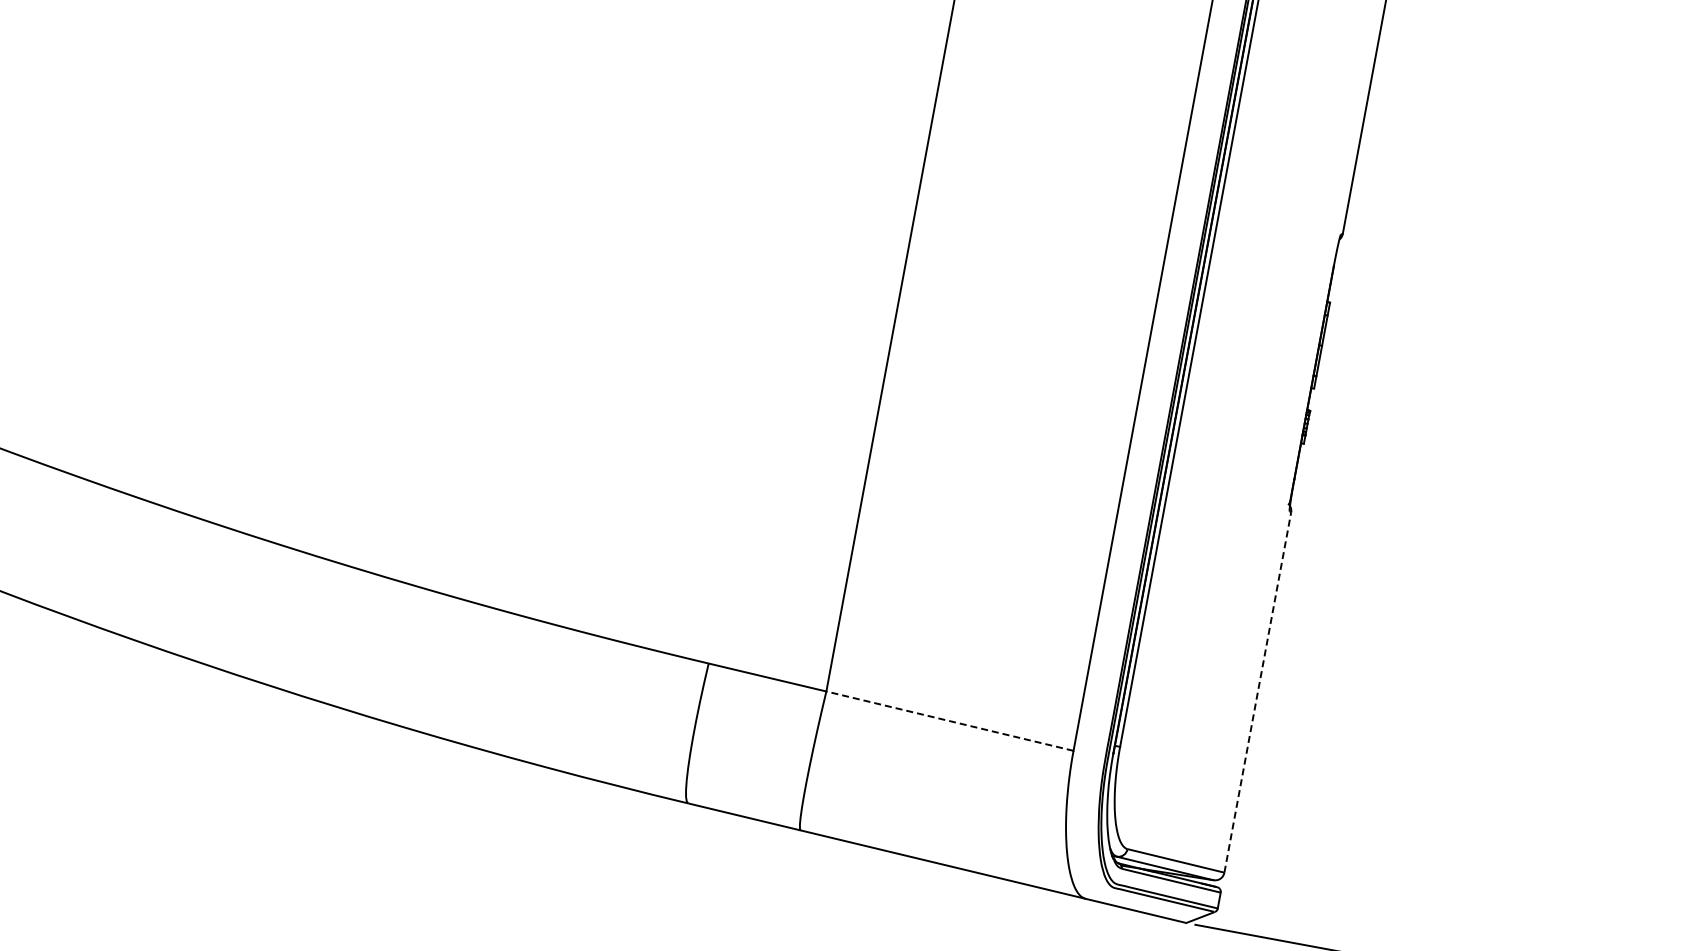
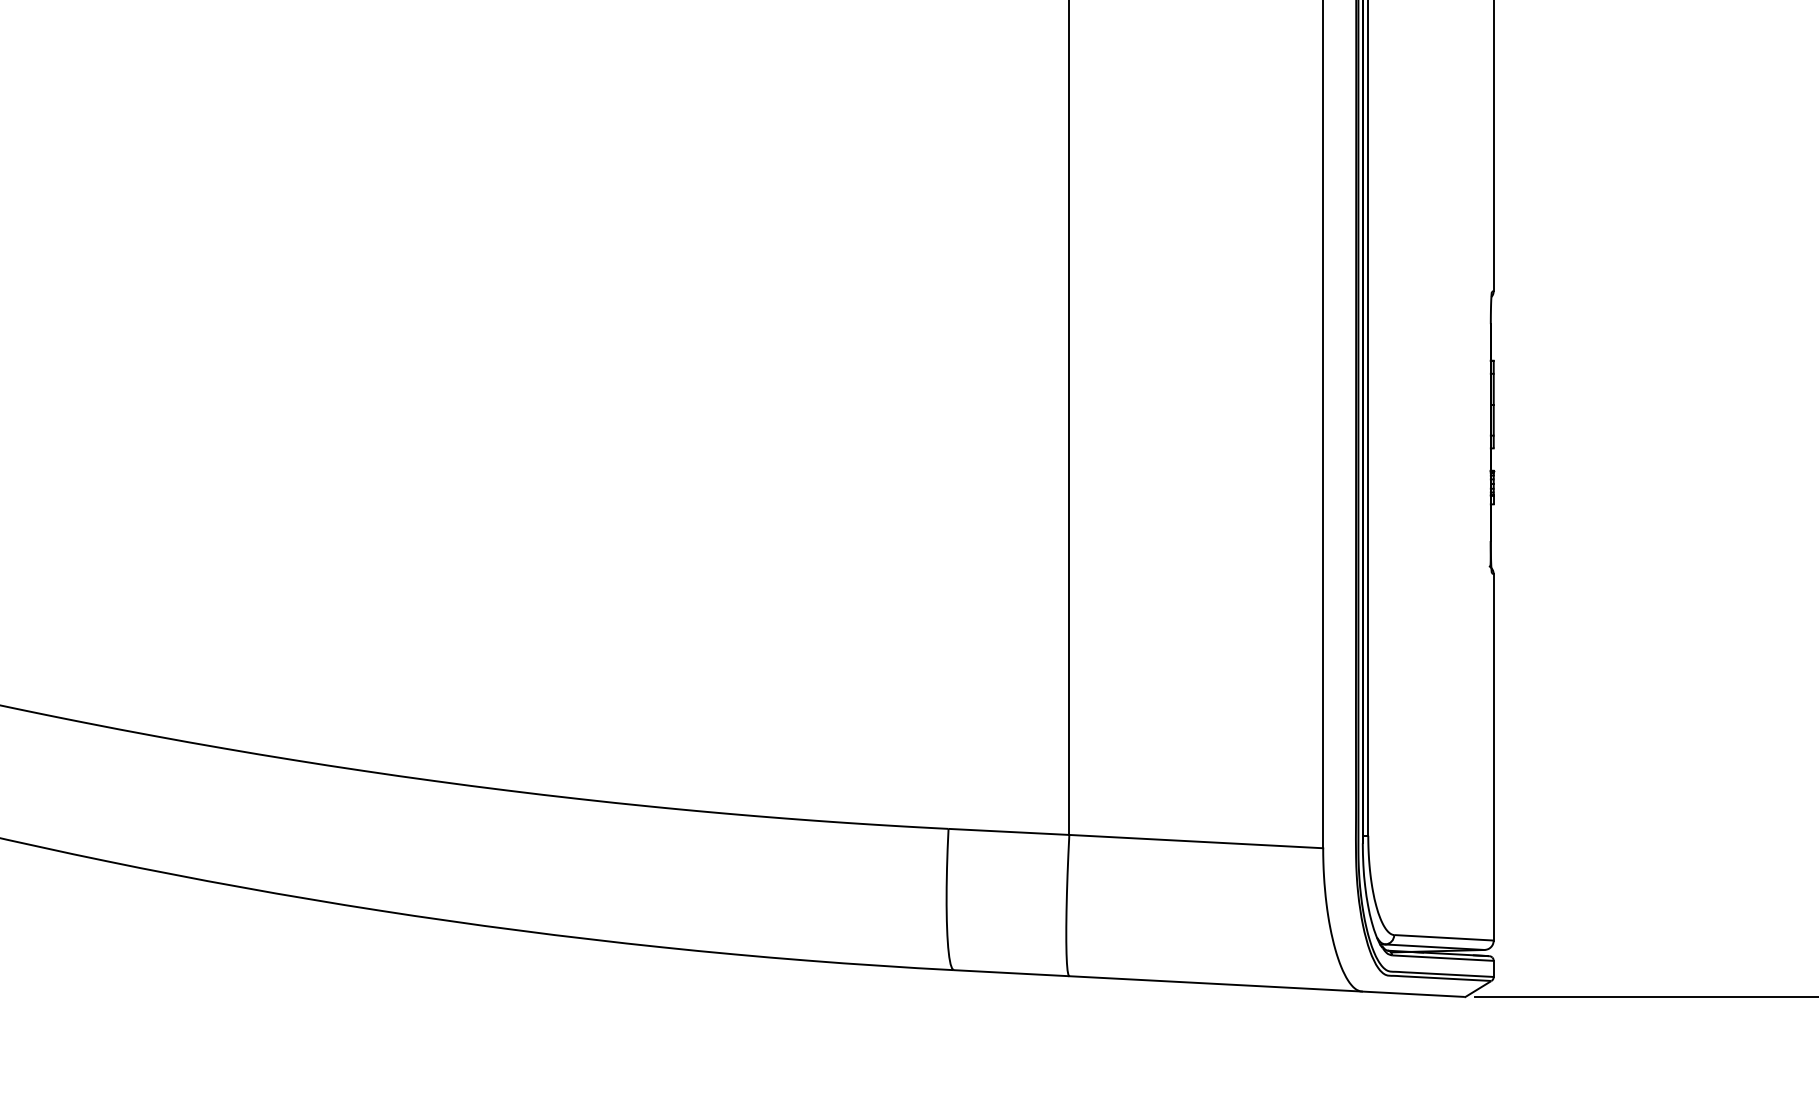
line: (1257, 691) -> (1493, 756), dashed -> solid
line: (949, 720) -> (1195, 841), dashed -> solid

